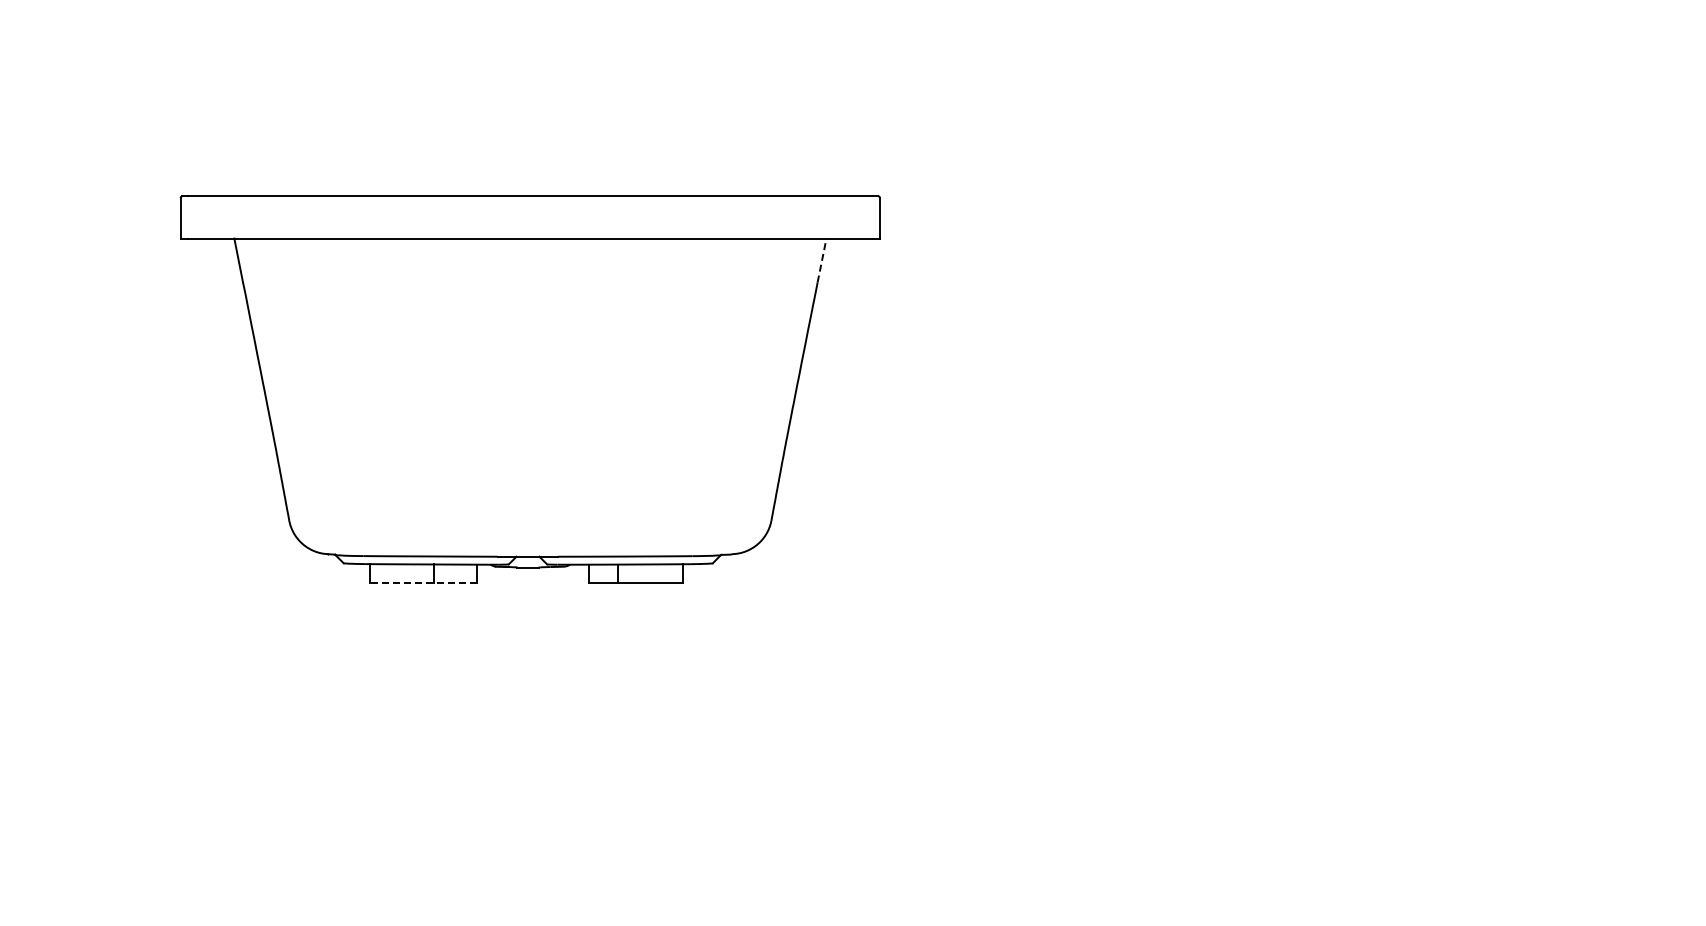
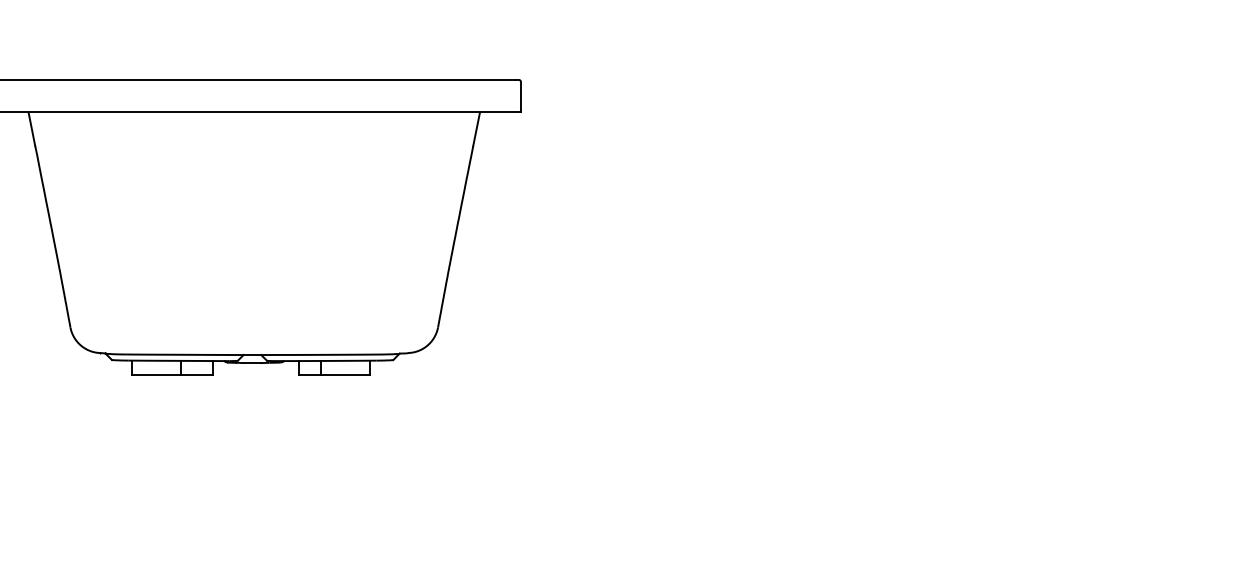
line: (822, 260) -> (476, 129), dashed -> solid
line: (422, 582) -> (172, 374), dashed -> solid

